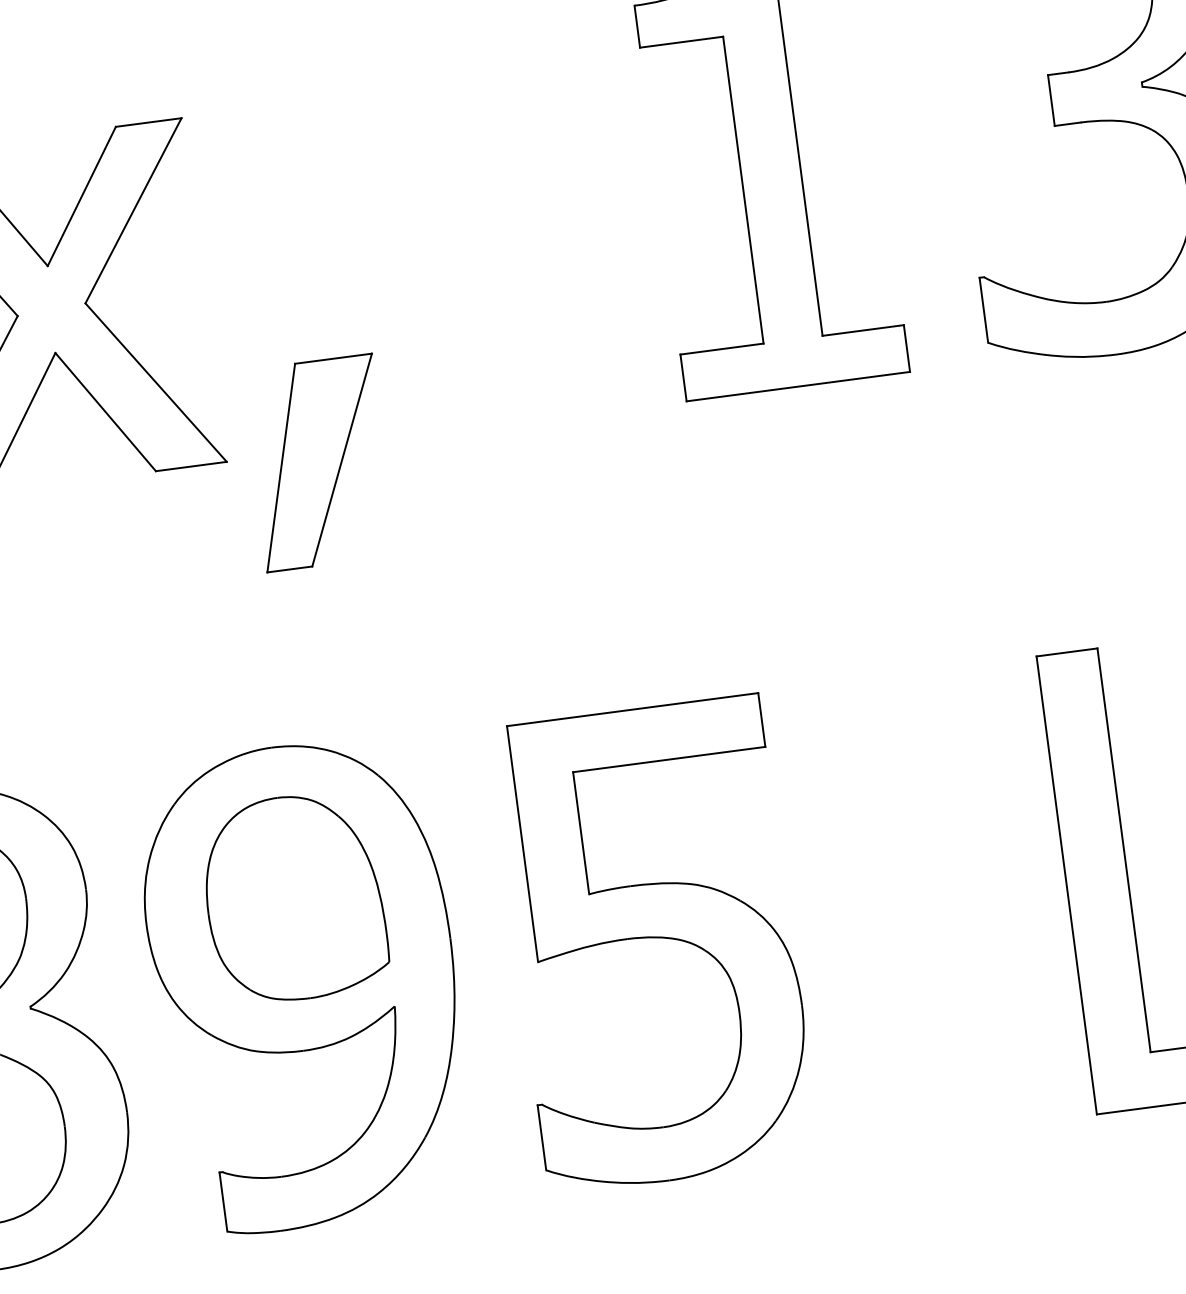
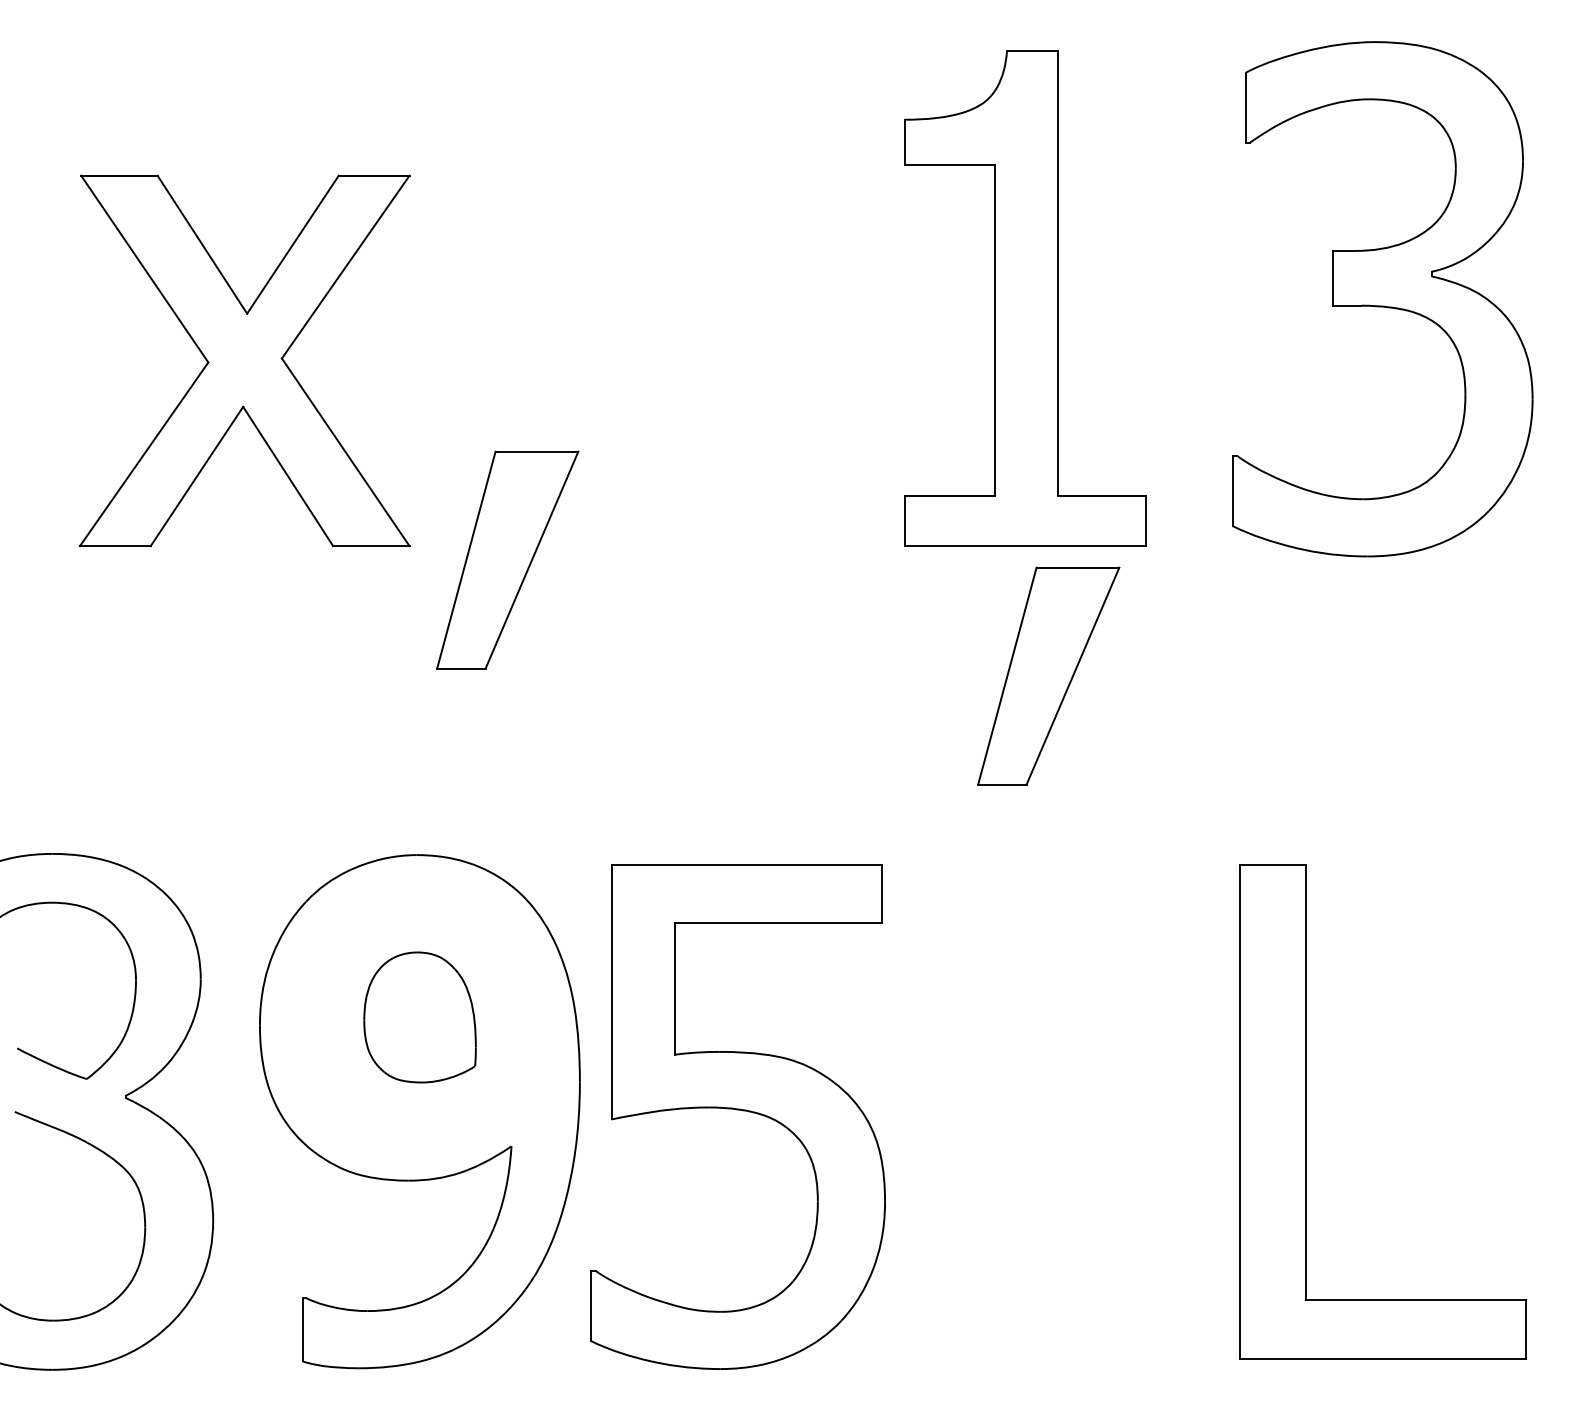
part: (835, 503) -> (1048, 675), added
part: (293, 898) -> (419, 1017), size x0.6
part: (654, 944) -> (737, 1116), moved

